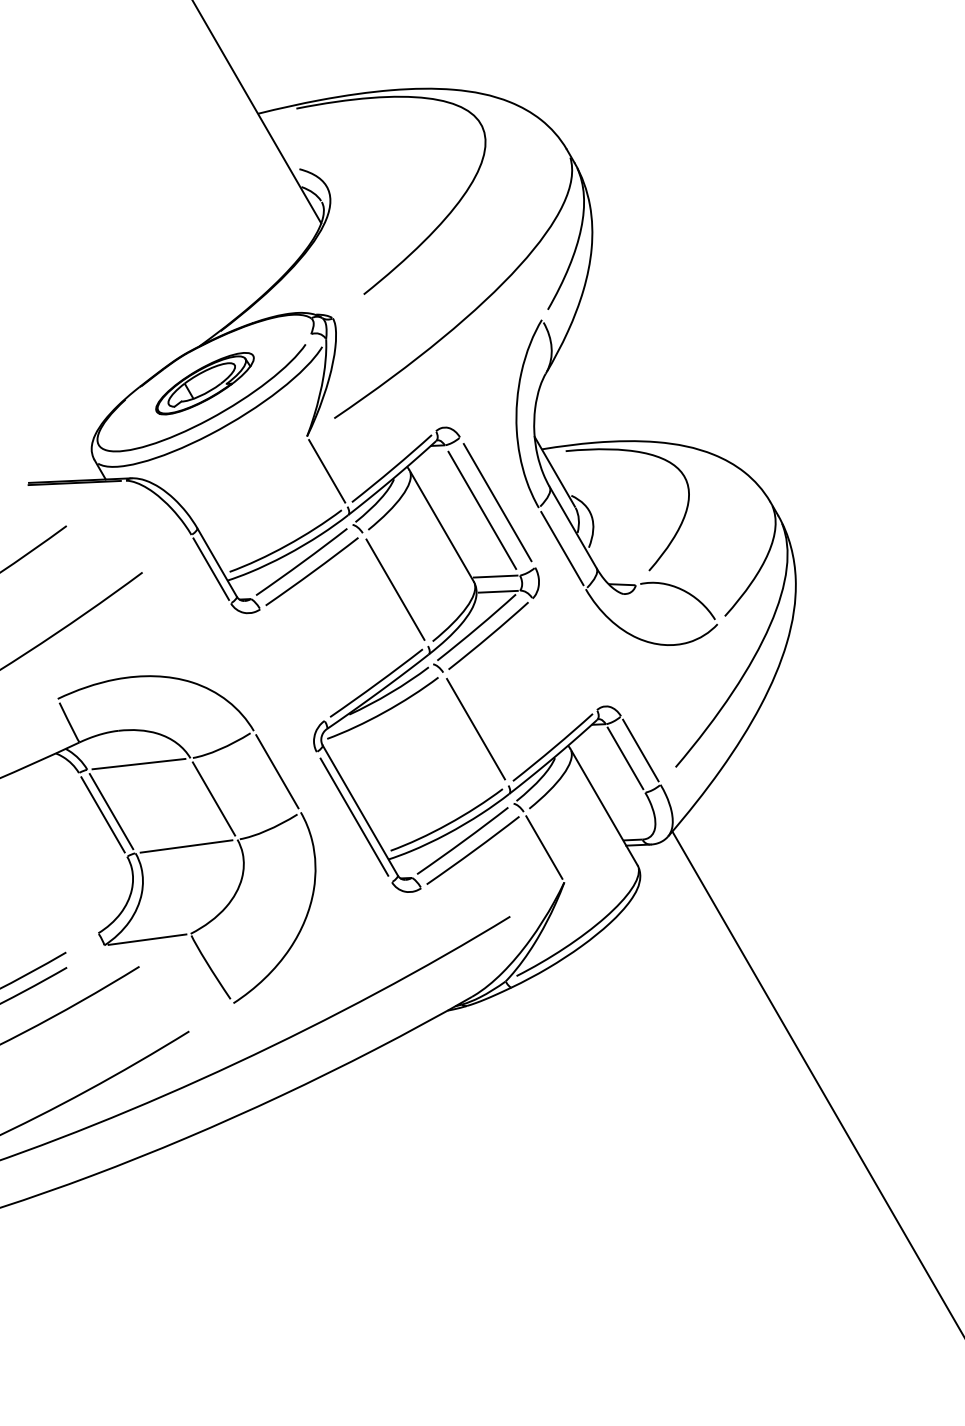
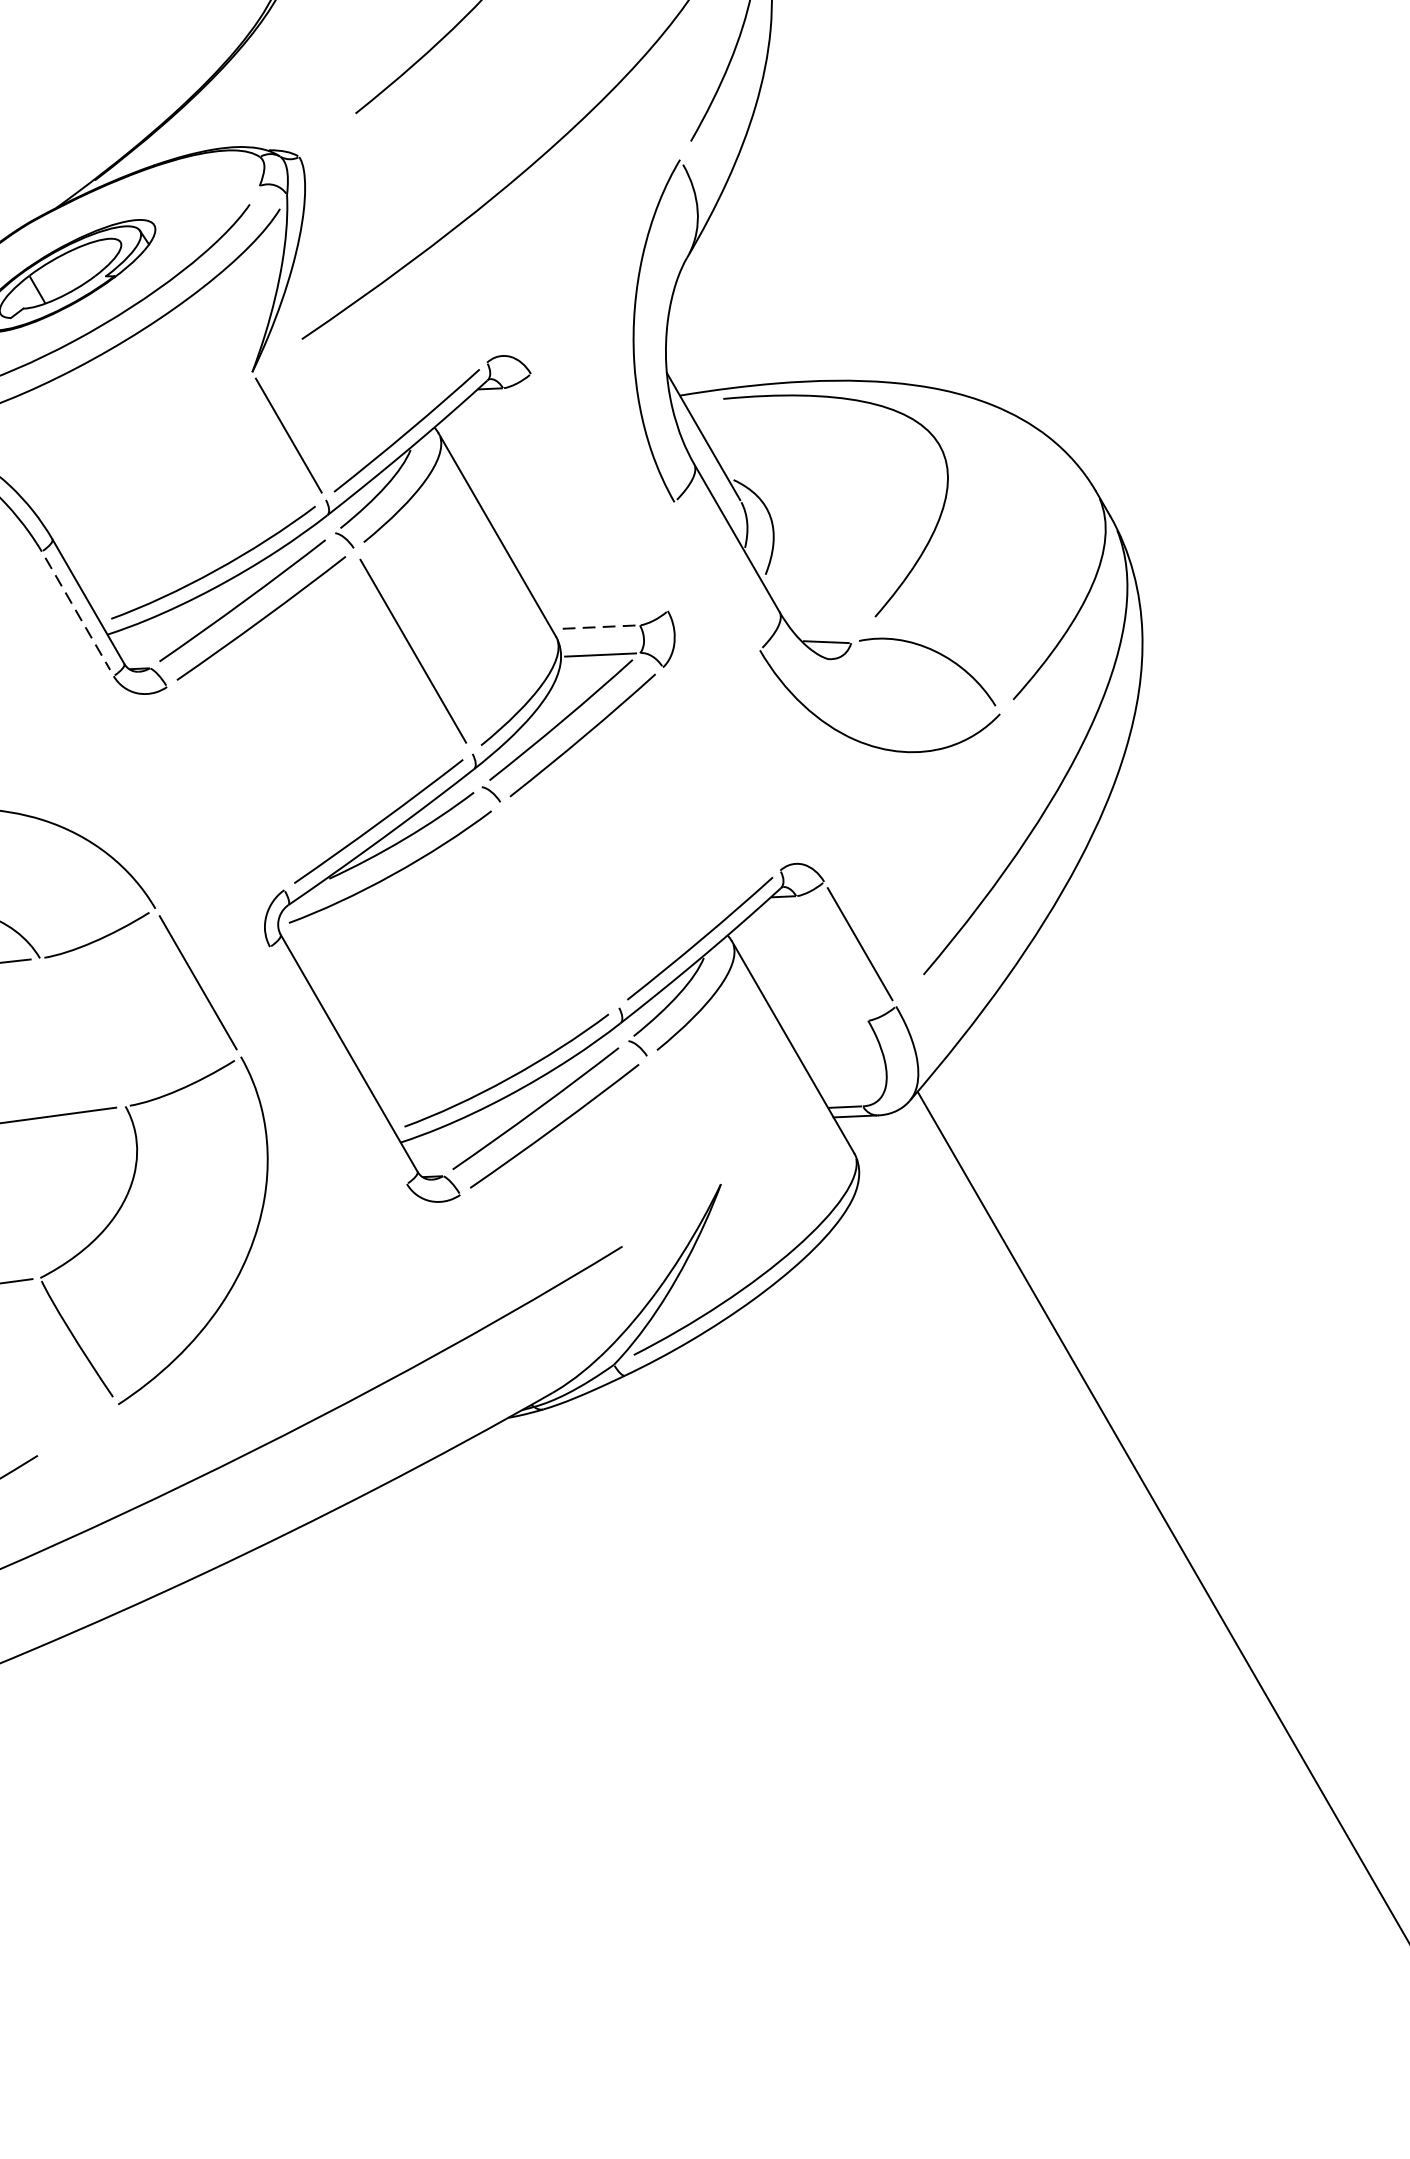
line: (497, 502) -> (599, 492), removed
line: (482, 509) -> (571, 505), removed
line: (562, 548) -> (717, 576), removed
line: (211, 569) -> (78, 614), solid -> dashed
line: (495, 576) -> (595, 627), solid -> dashed
line: (475, 728) -> (559, 904), removed
line: (625, 758) -> (832, 958), removed
line: (213, 798) -> (81, 1031), removed
line: (354, 816) -> (338, 1064), removed
line: (544, 847) -> (684, 1120), removed

